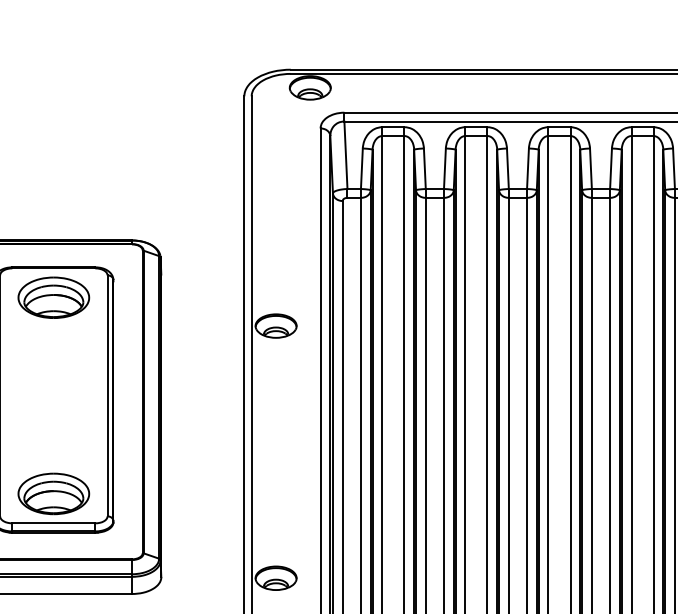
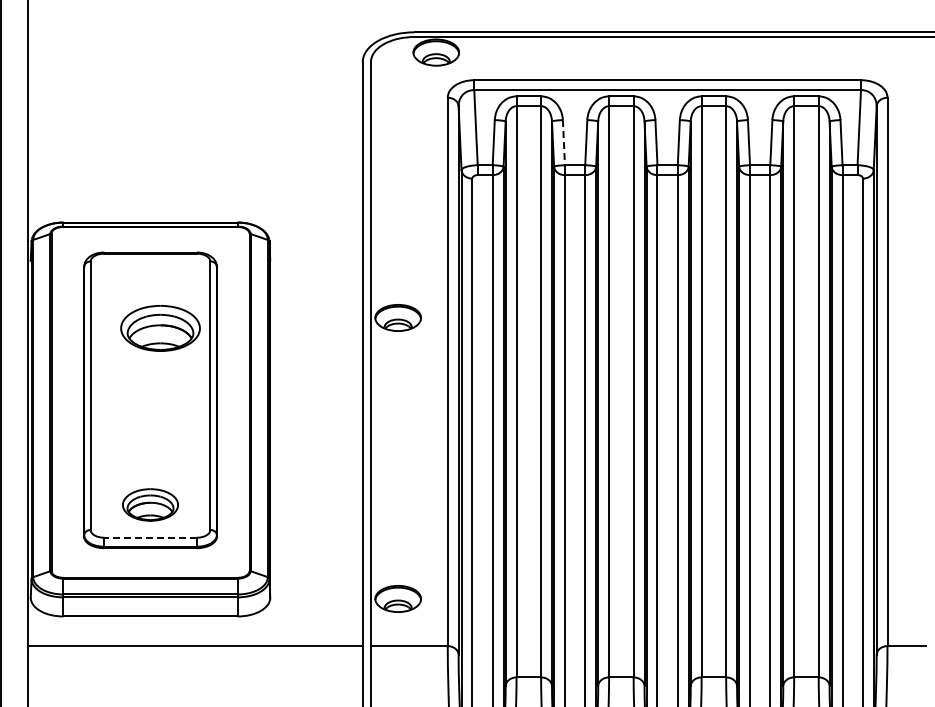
line: (424, 168) -> (563, 142), solid -> dashed
part: (53, 297) -> (160, 328), moved
part: (53, 493) -> (150, 504), size x0.7
line: (53, 523) -> (150, 537), solid -> dashed

